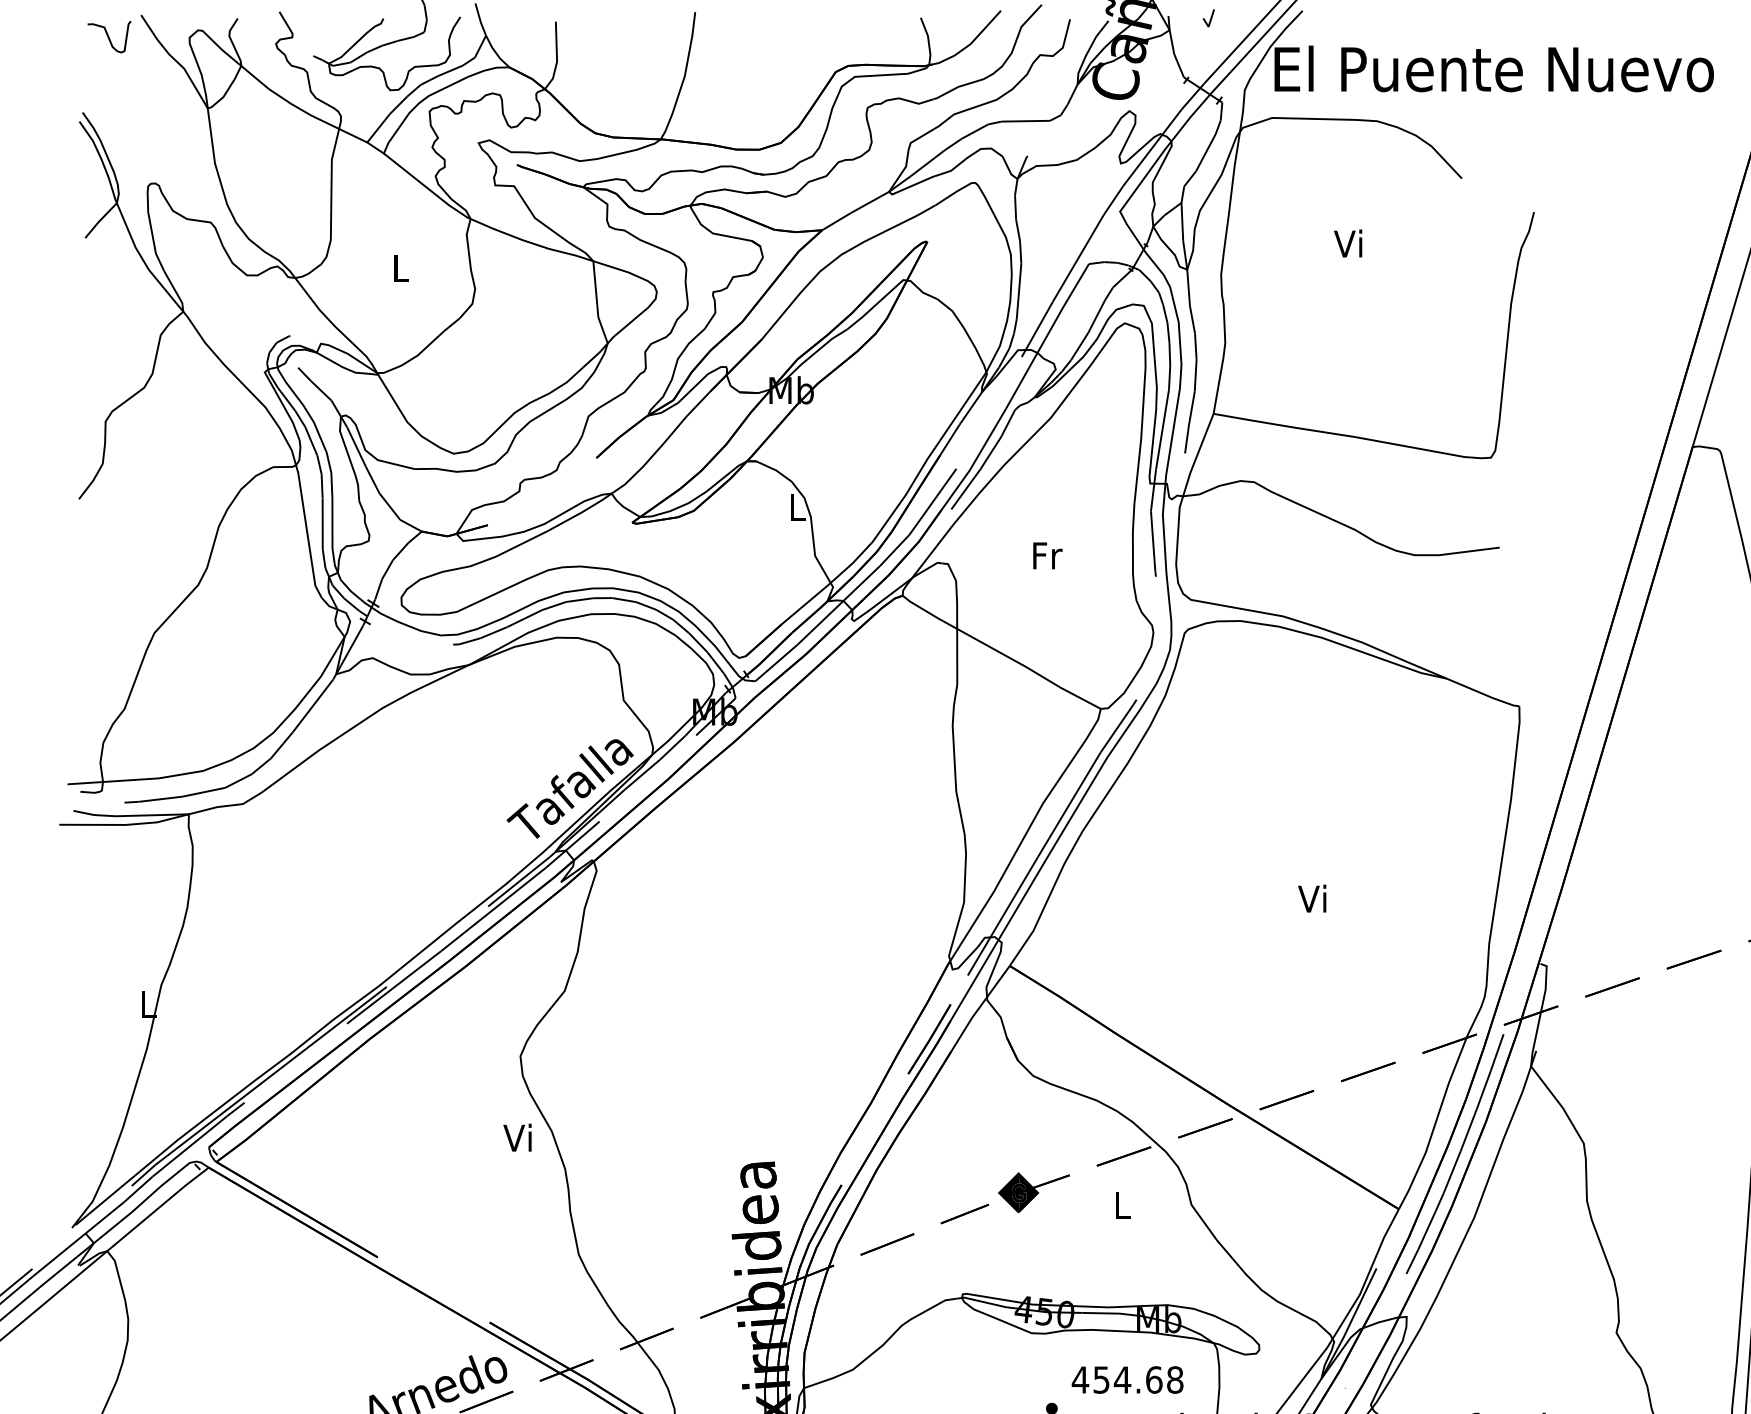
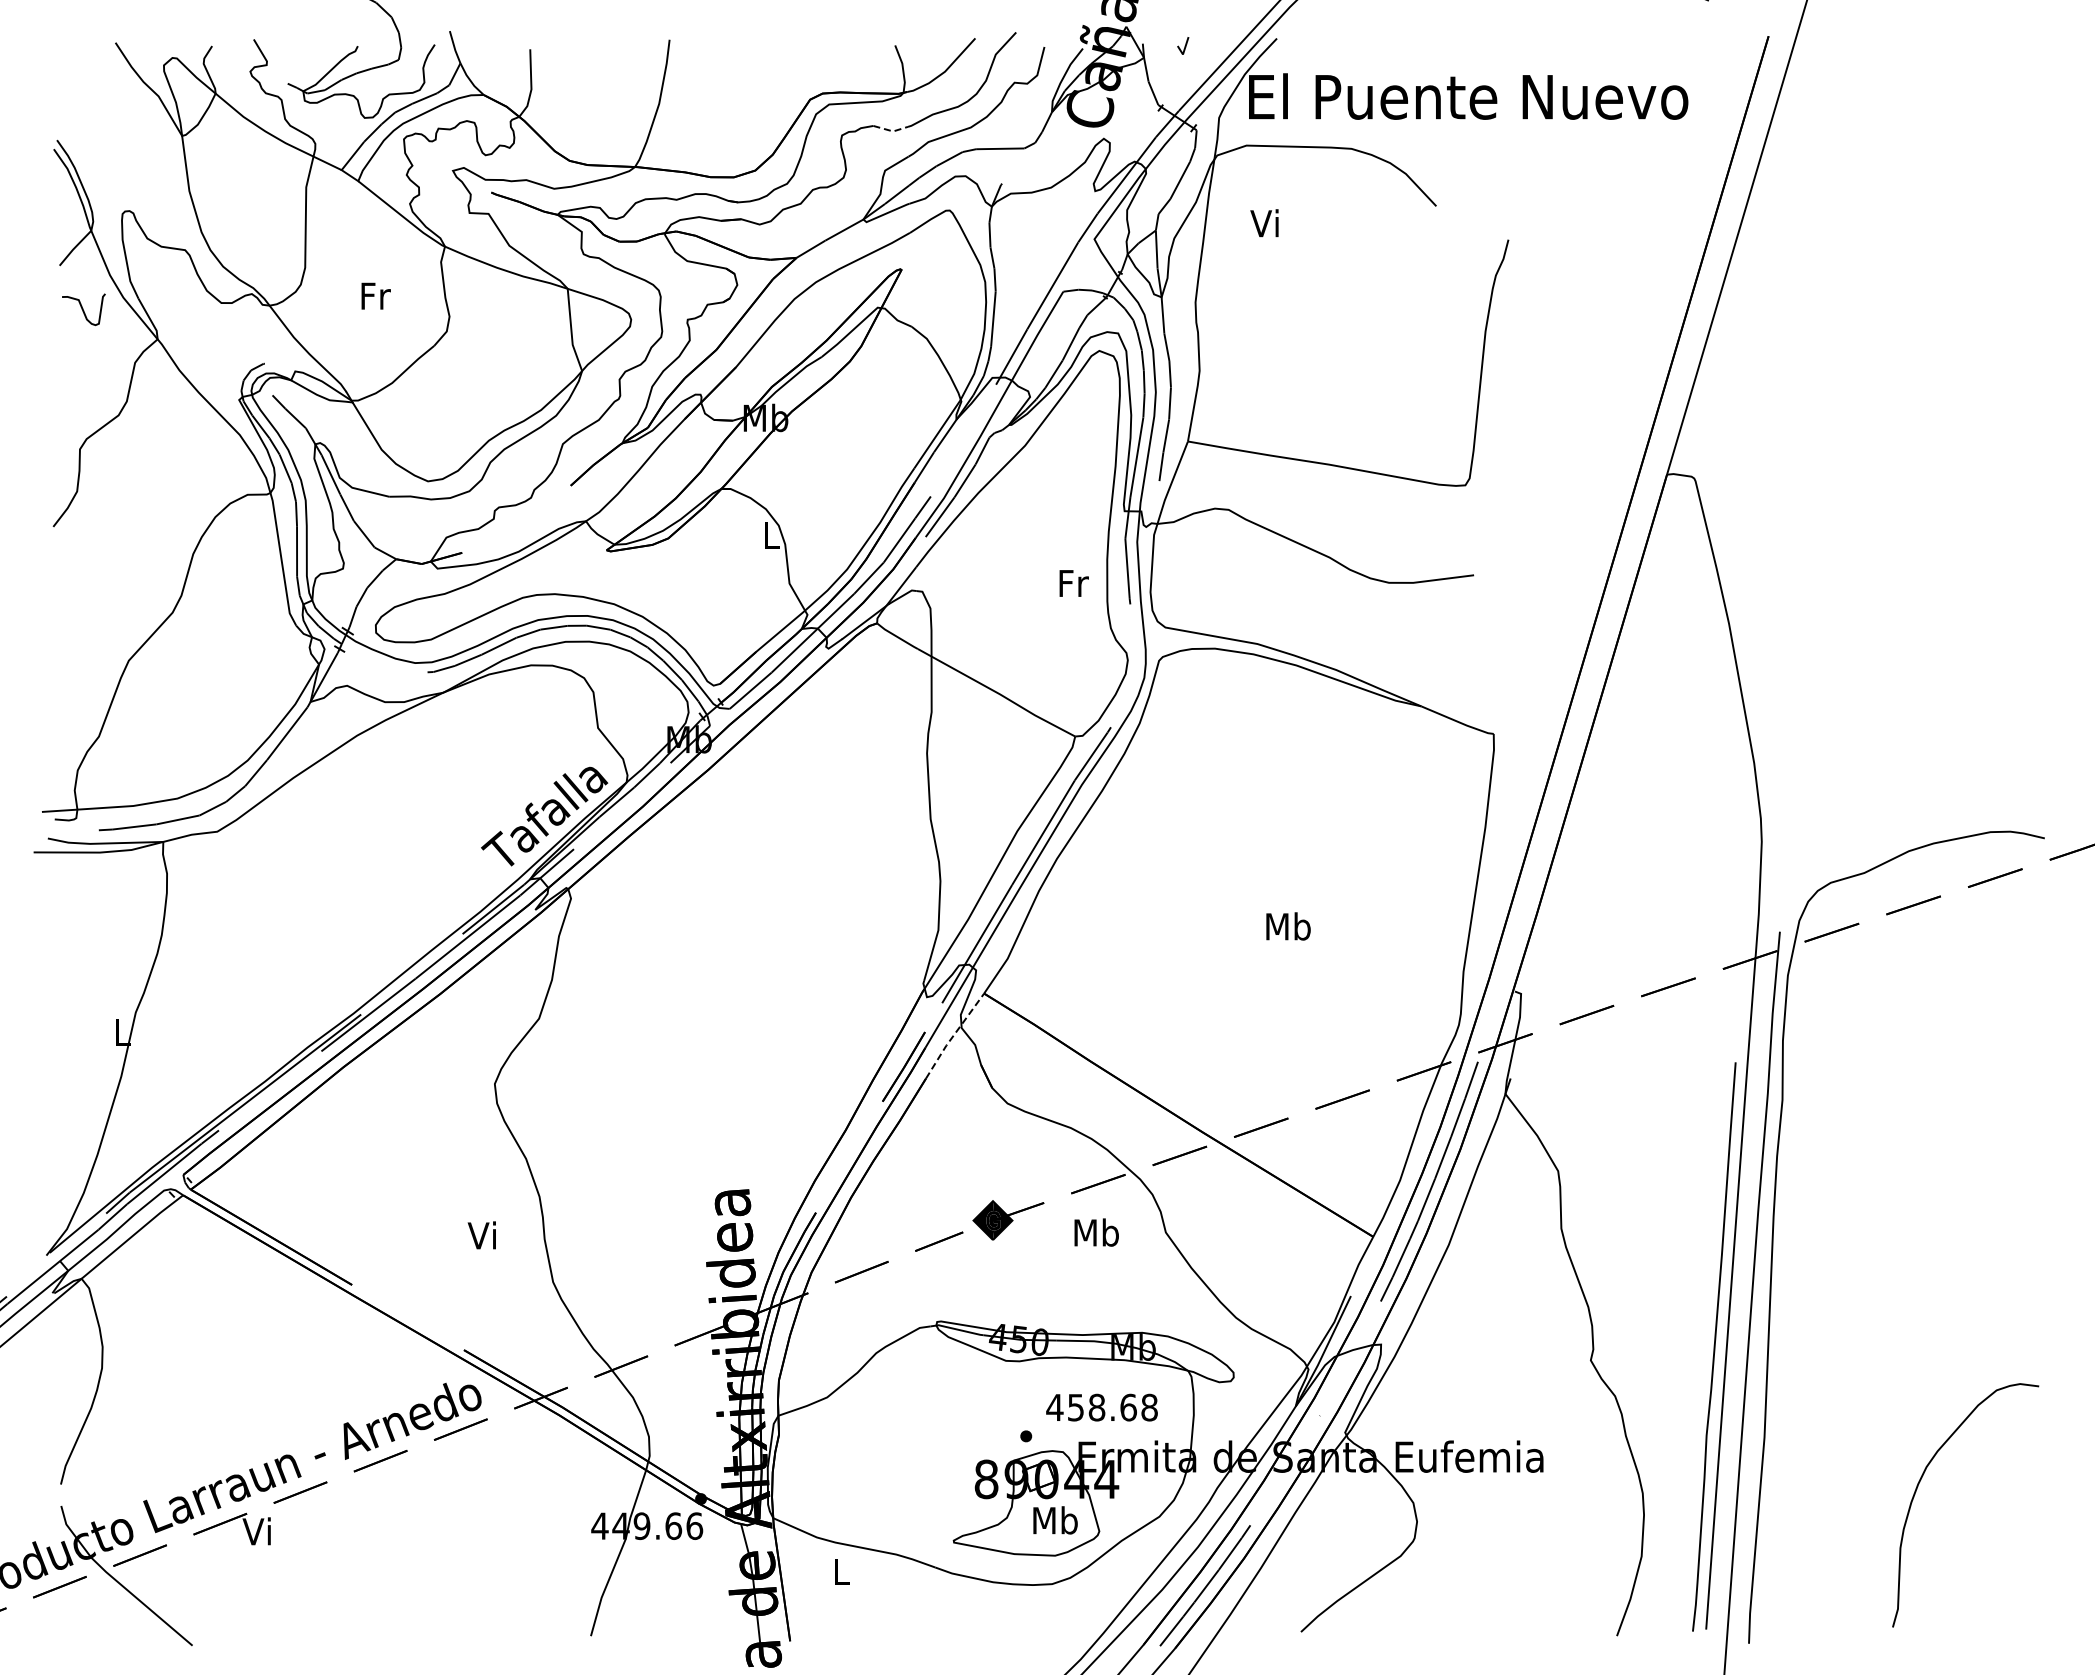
curve: (109, 36) -> (83, 309), moved
line: (917, 102) -> (891, 130), solid -> dashed
text: (1348, 243) -> (1264, 223), moved
text: (401, 267) -> (375, 295), L -> Fr
text: (1047, 555) -> (1073, 583), moved
text: (1314, 898) -> (1288, 926), Vi -> Mb
line: (979, 1007) -> (953, 1035), solid -> dashed
text: (517, 1137) -> (481, 1235), moved
text: (1122, 1204) -> (1096, 1232), L -> Mb
text: (1122, 1379) -> (1096, 1407), 454.68 -> 458.68

